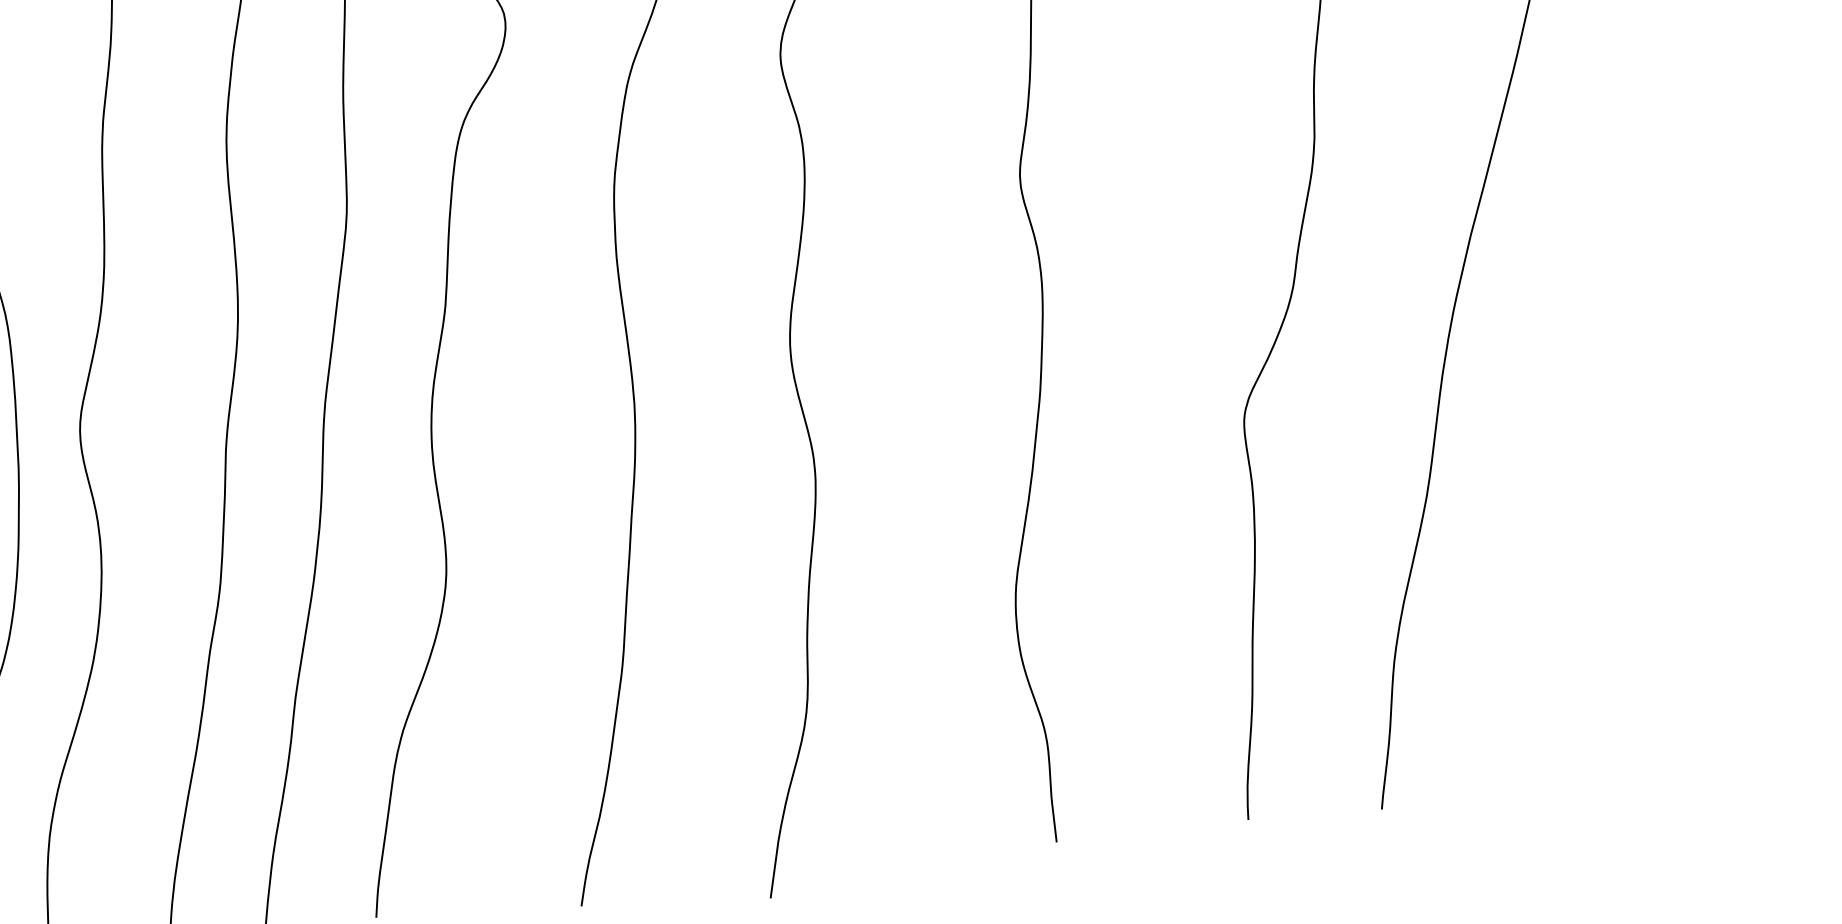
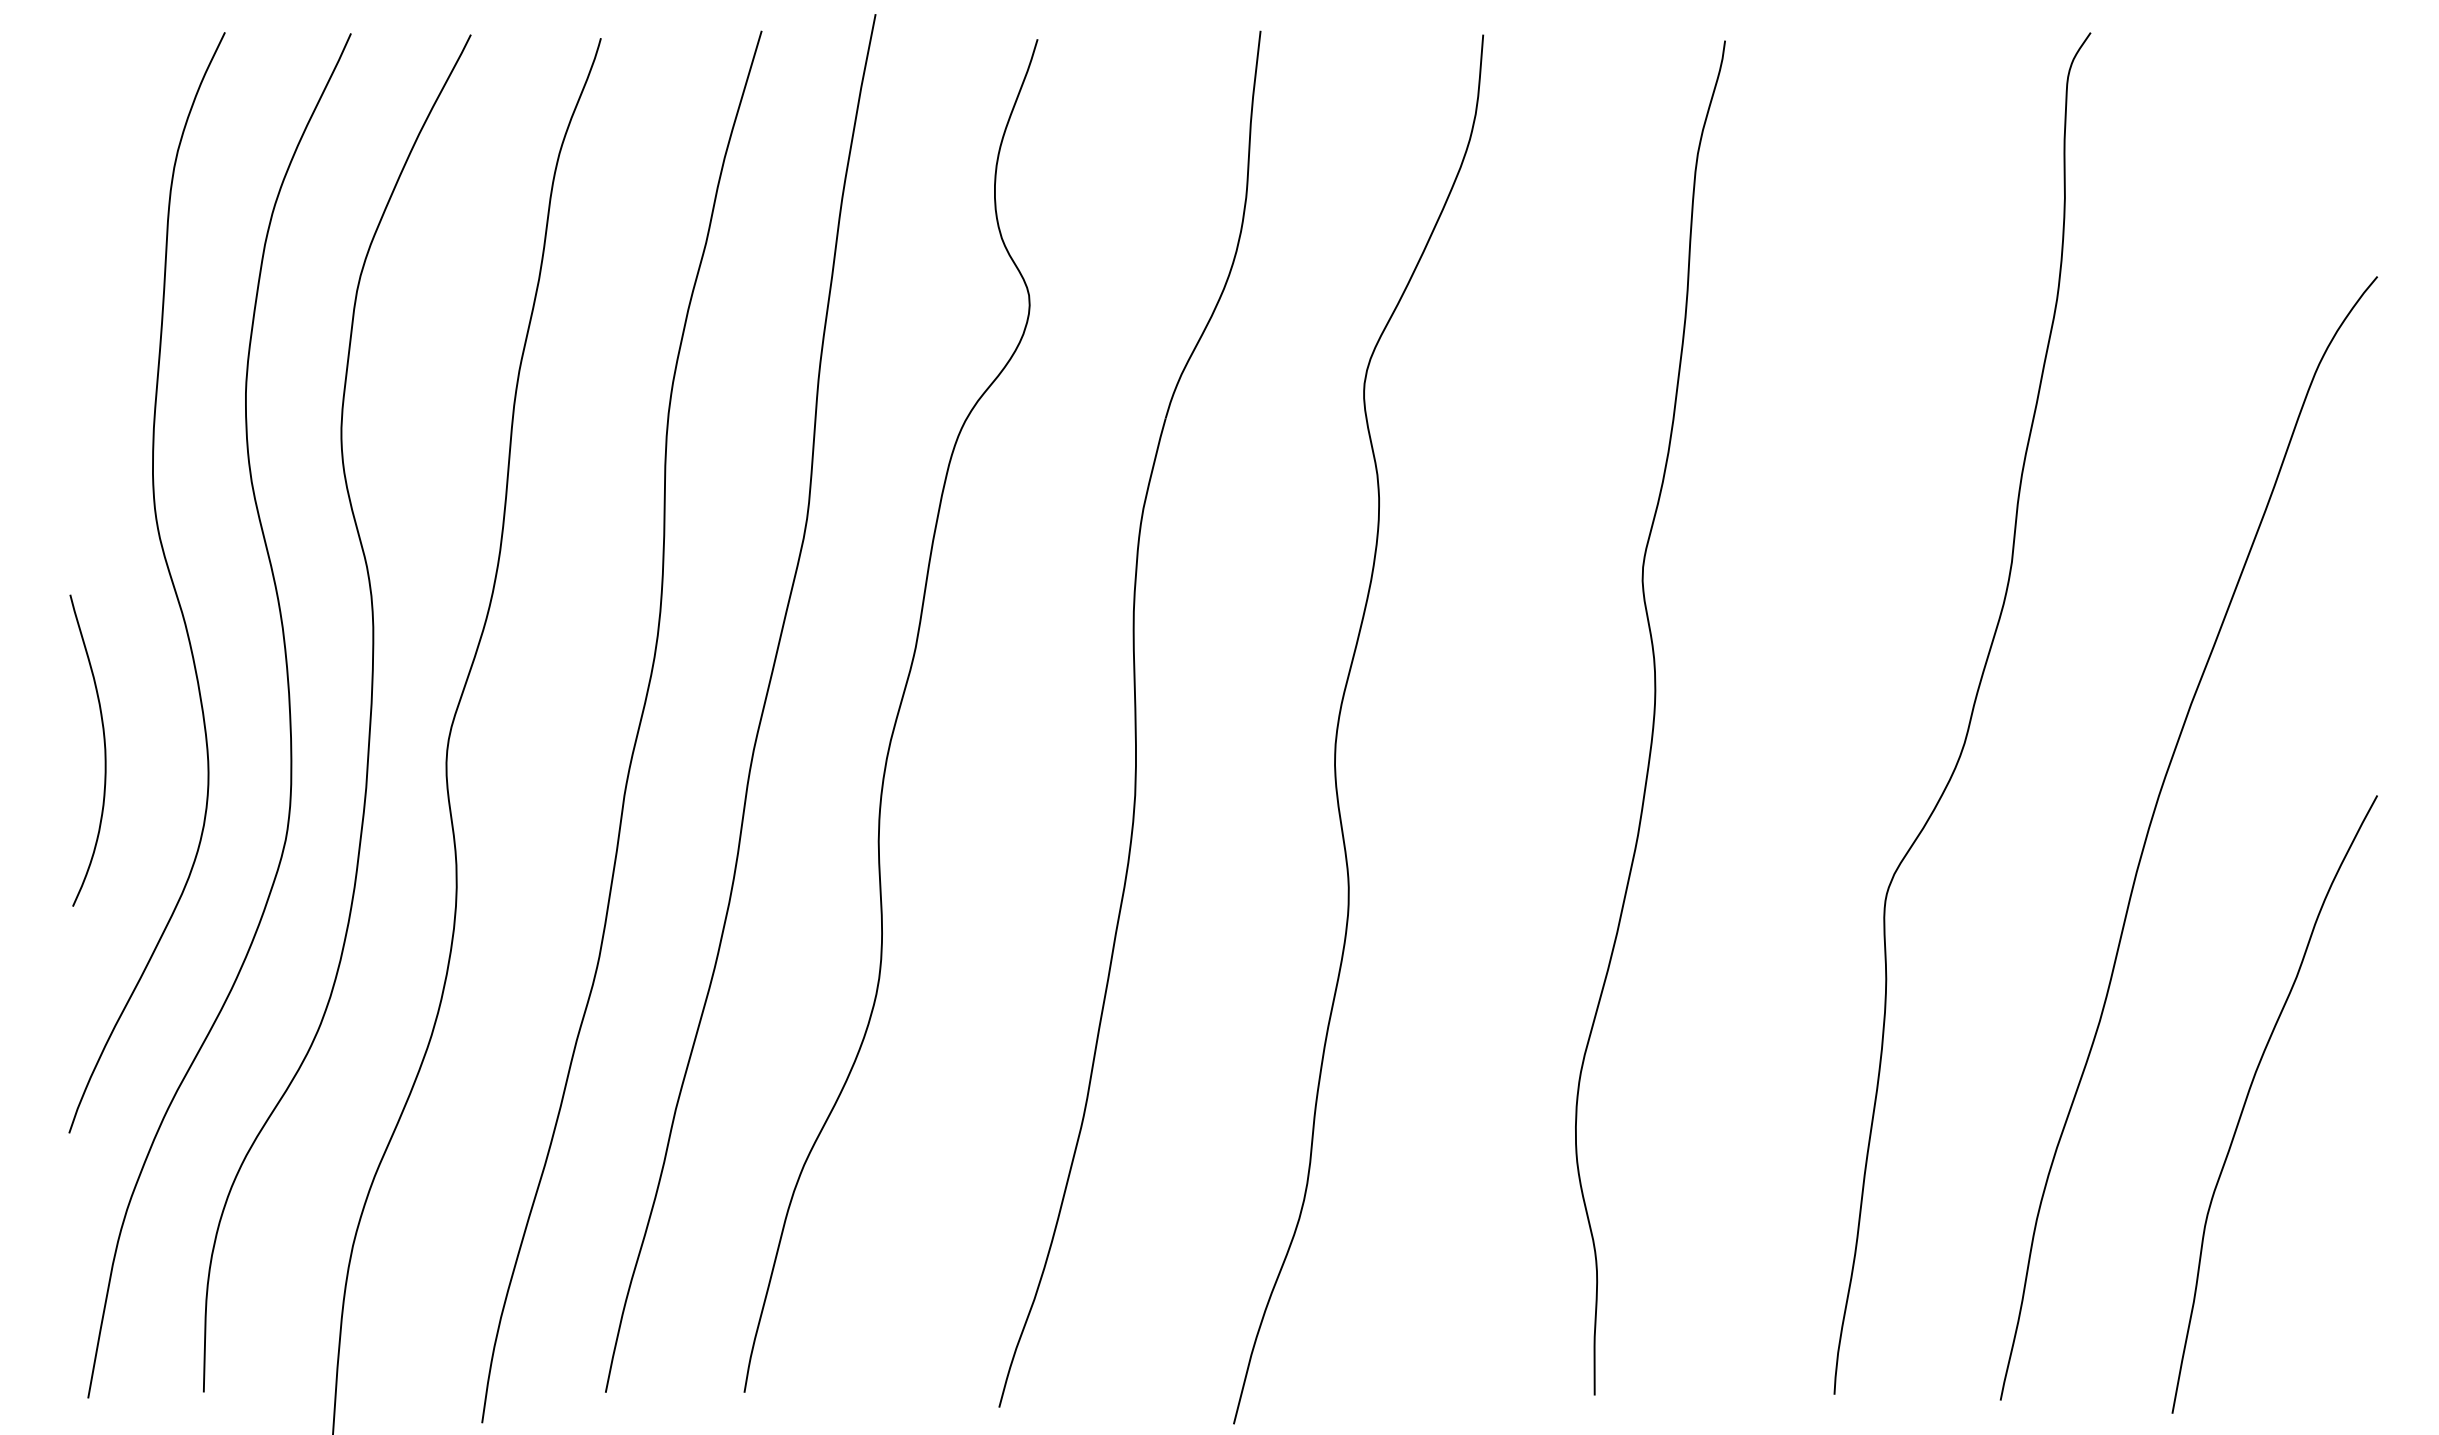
curve: (1552, 543) -> (2248, 1096), added

